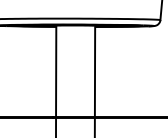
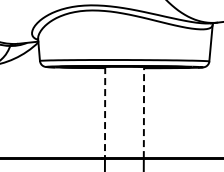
line: (56, 71) -> (105, 112), solid -> dashed
line: (94, 71) -> (143, 112), solid -> dashed

